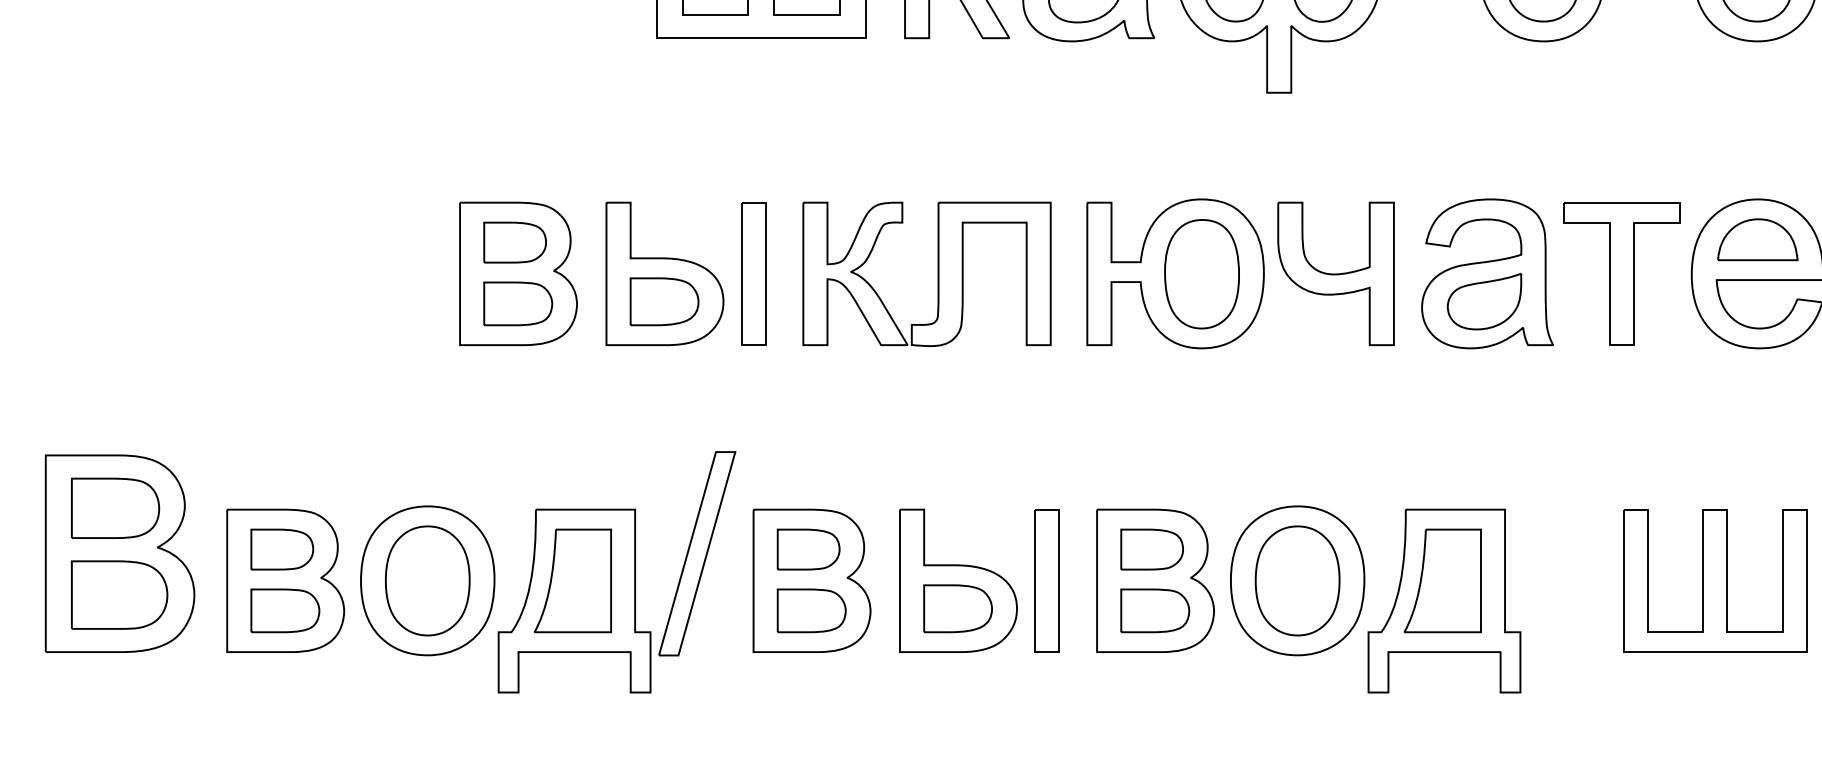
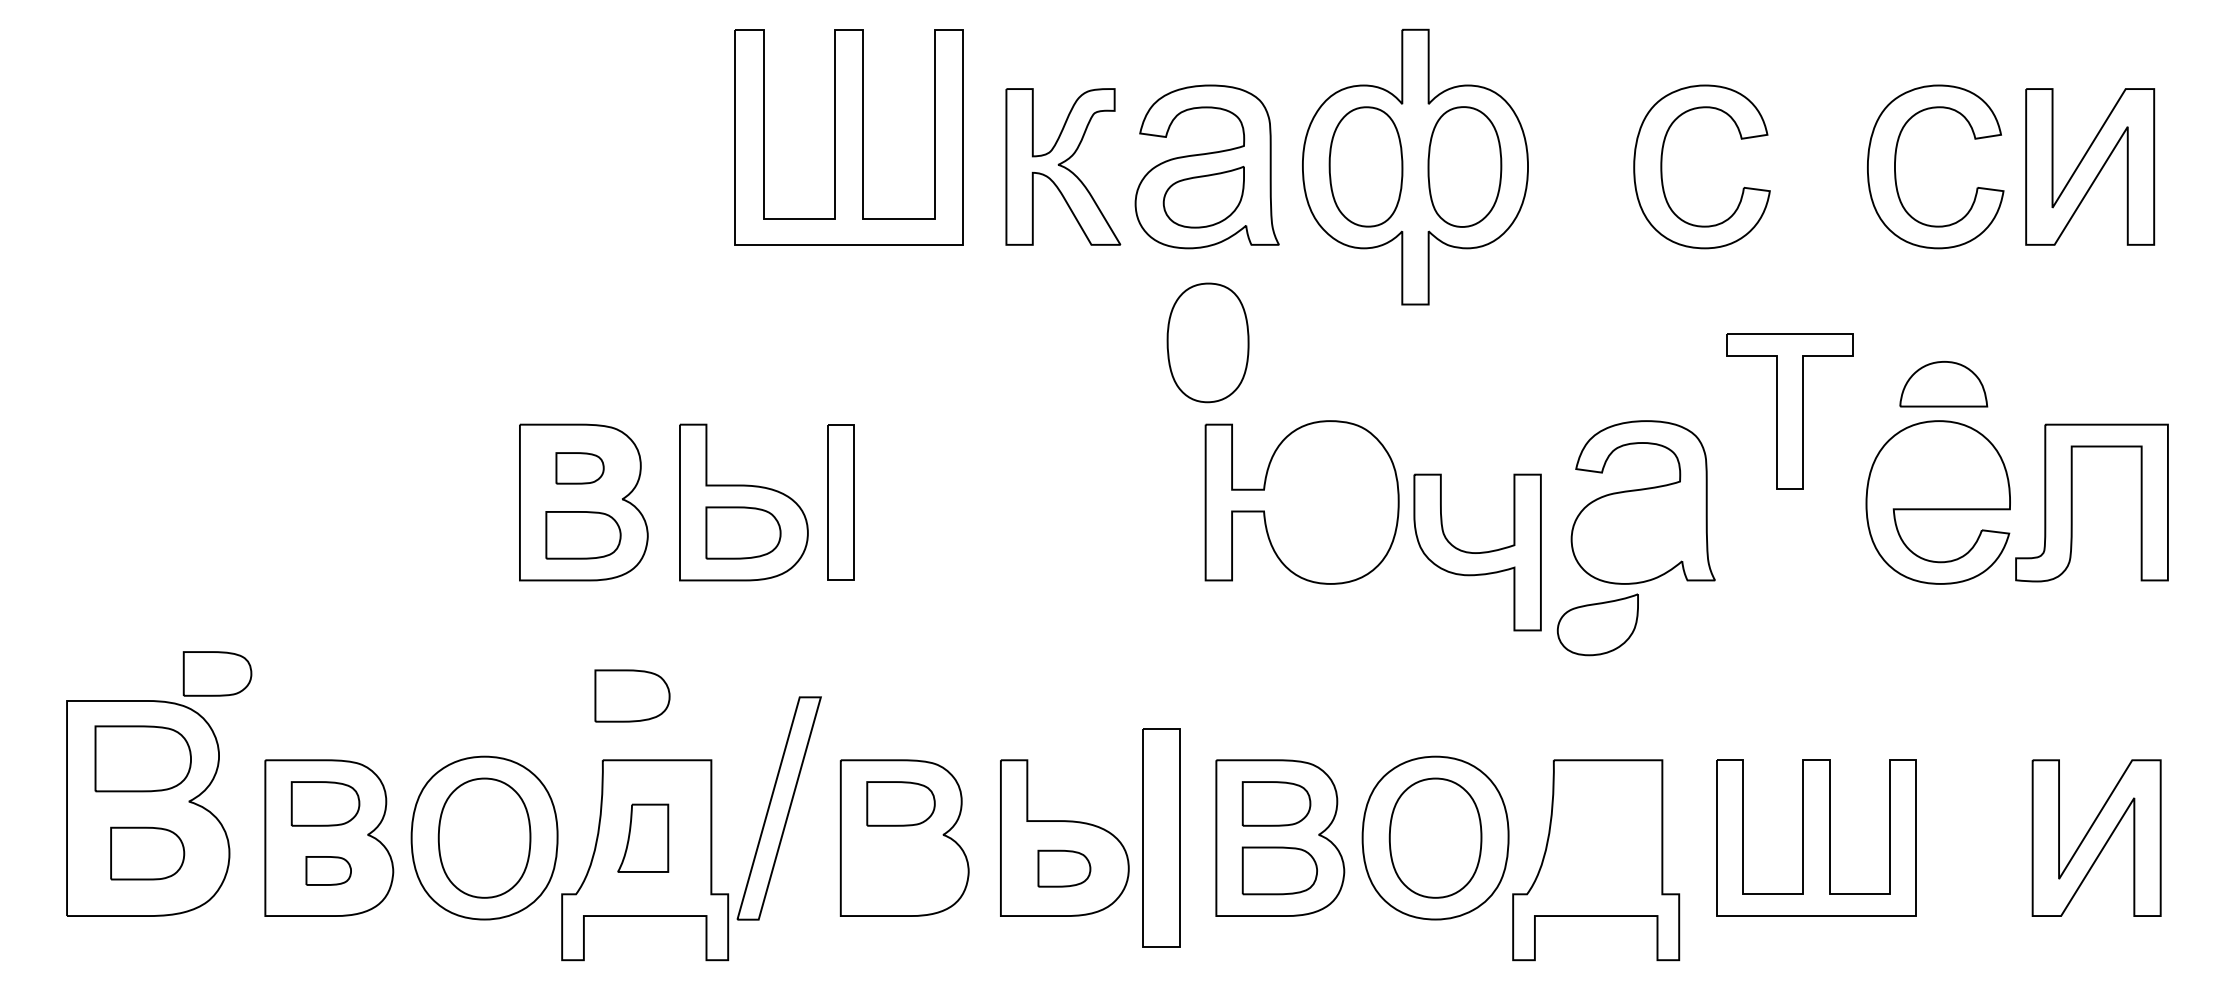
part: (1757, 240) -> (1943, 384), moved
part: (514, 242) -> (579, 468), size x0.7
part: (938, 273) -> (1042, 502), removed
part: (1201, 273) -> (1207, 342), moved
part: (1335, 273) -> (1477, 552), moved
part: (1621, 273) -> (1789, 411), moved
part: (1484, 301) -> (1597, 624), moved
part: (183, 430) -> (217, 673), added
part: (563, 450) -> (632, 695), added
part: (1046, 580) -> (1161, 837), size x1.4
part: (1715, 580) -> (1816, 837), moved
part: (572, 581) -> (642, 838), size x0.6
part: (1442, 581) -> (1593, 838), removed
part: (119, 594) -> (147, 853), size x0.7
part: (958, 608) -> (1064, 868), size x0.7
part: (284, 610) -> (328, 870), size x0.6
part: (811, 610) -> (904, 870), removed

